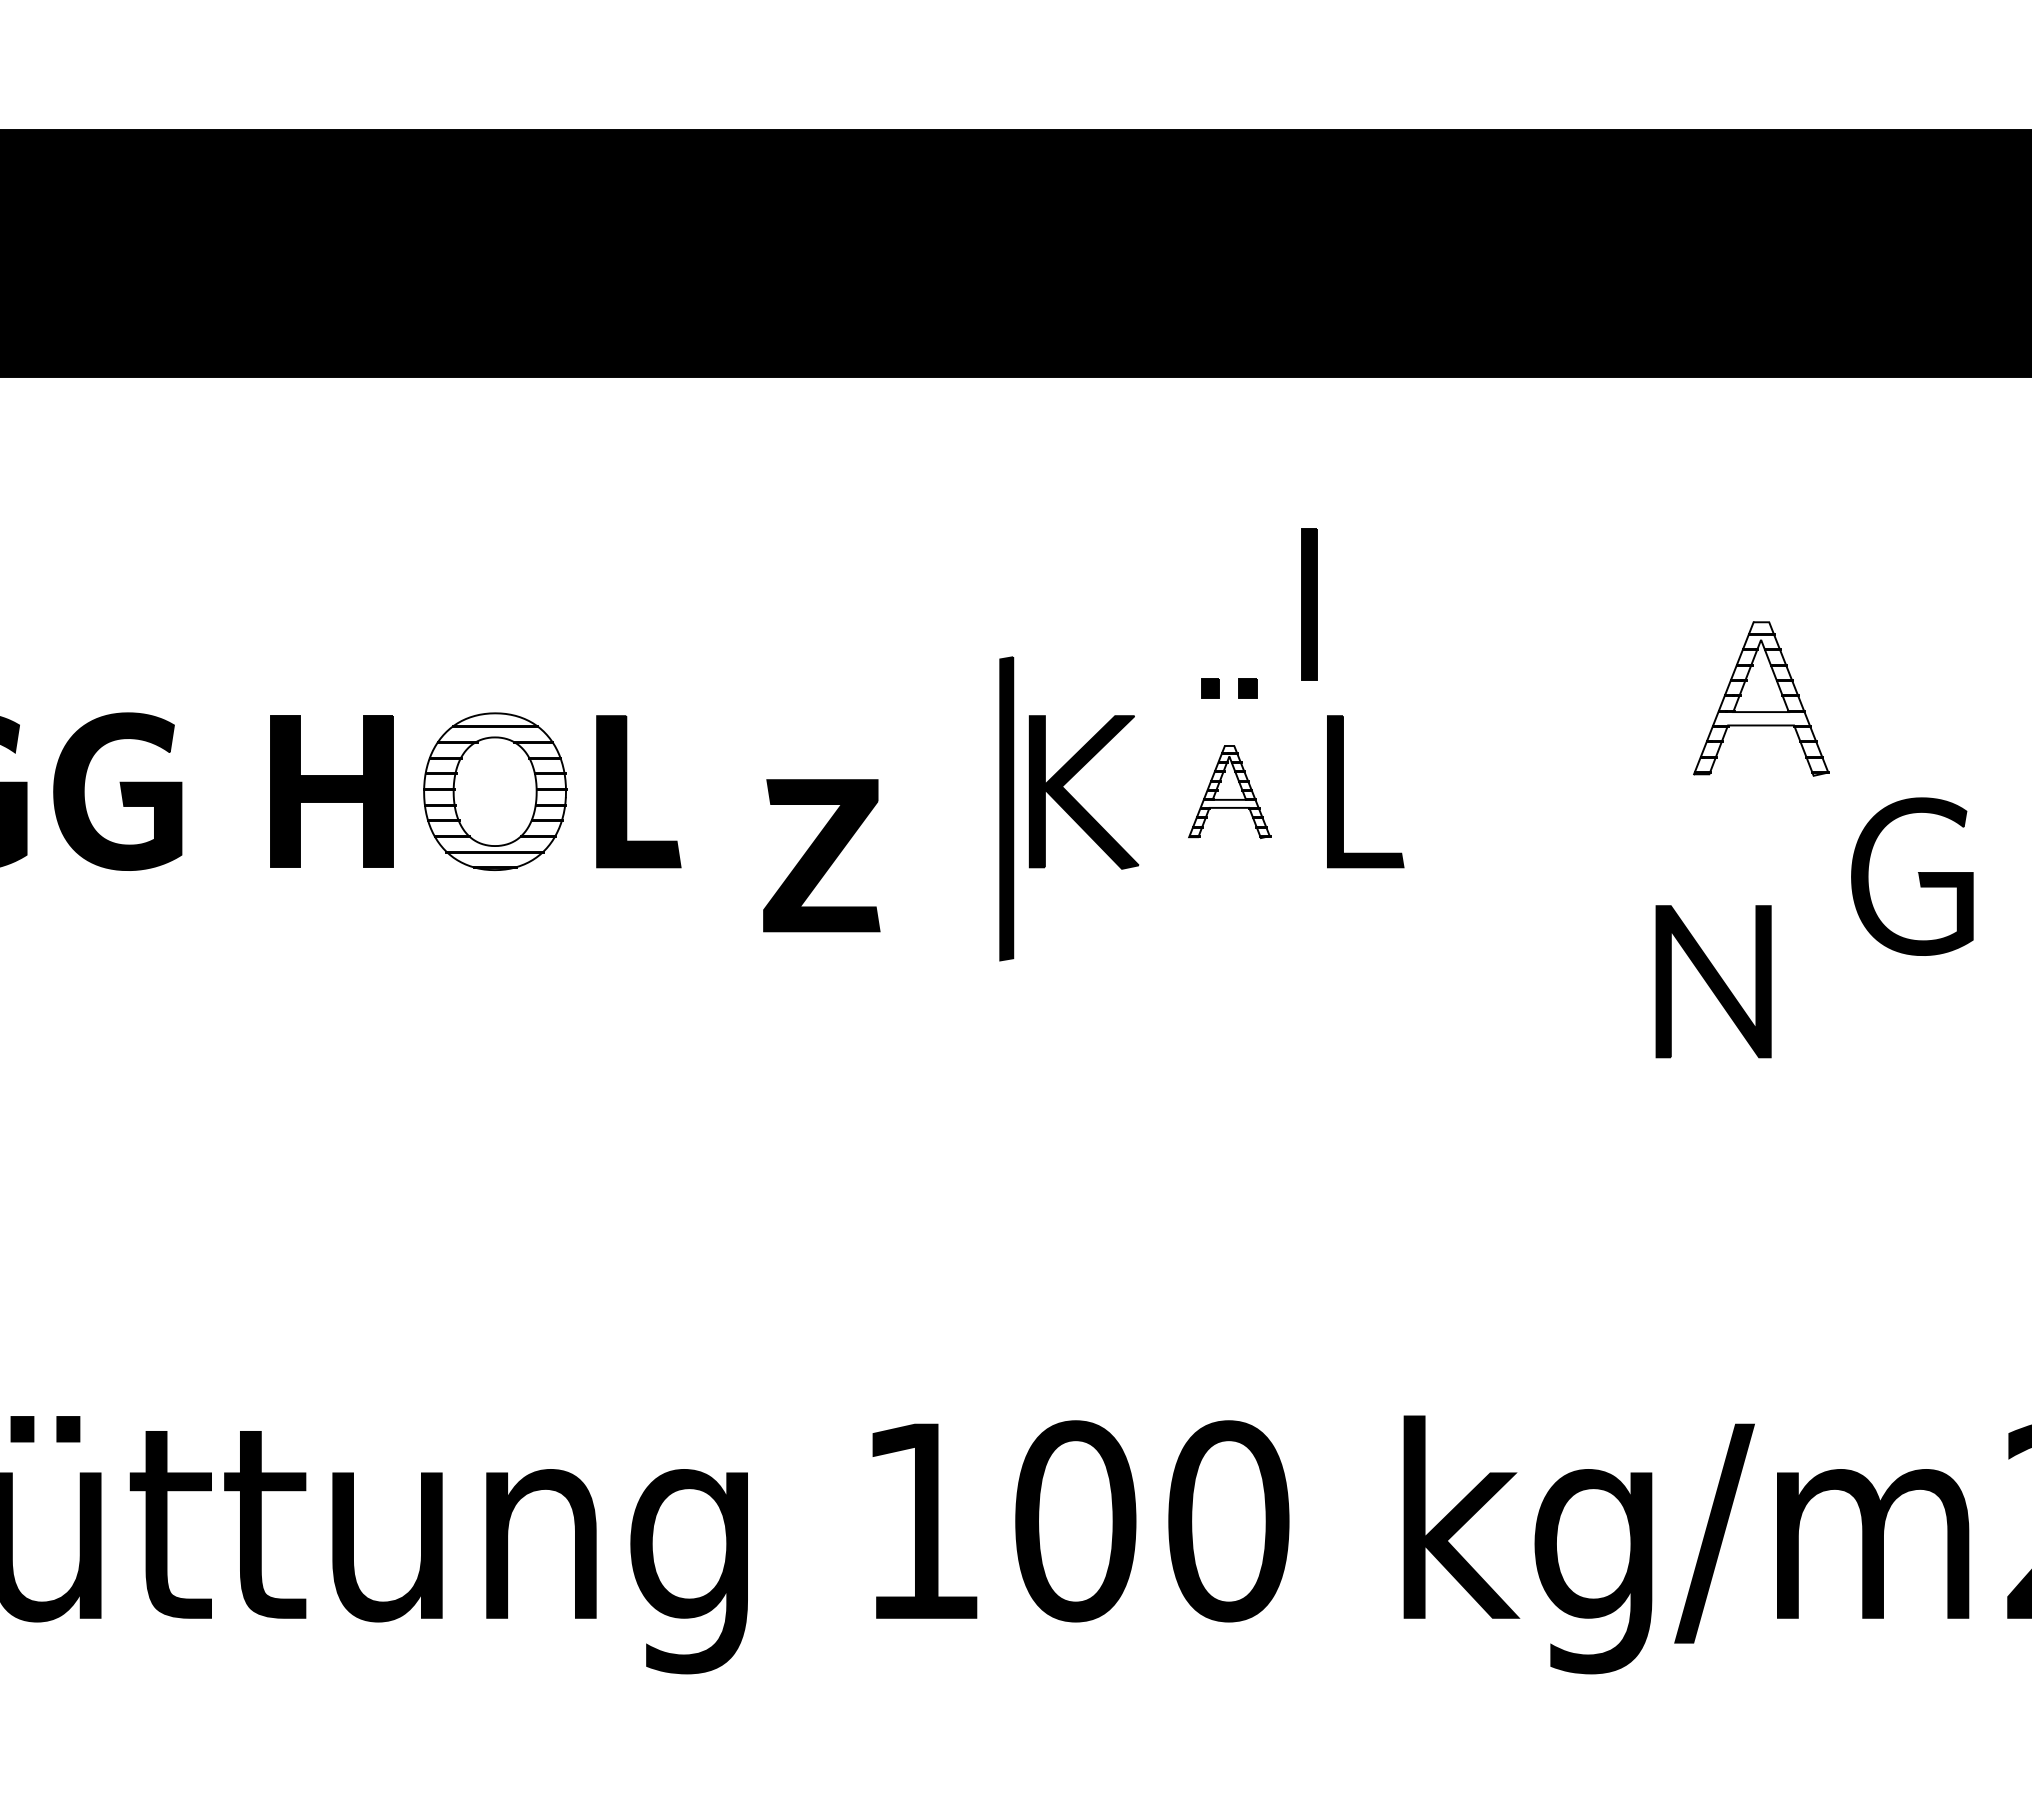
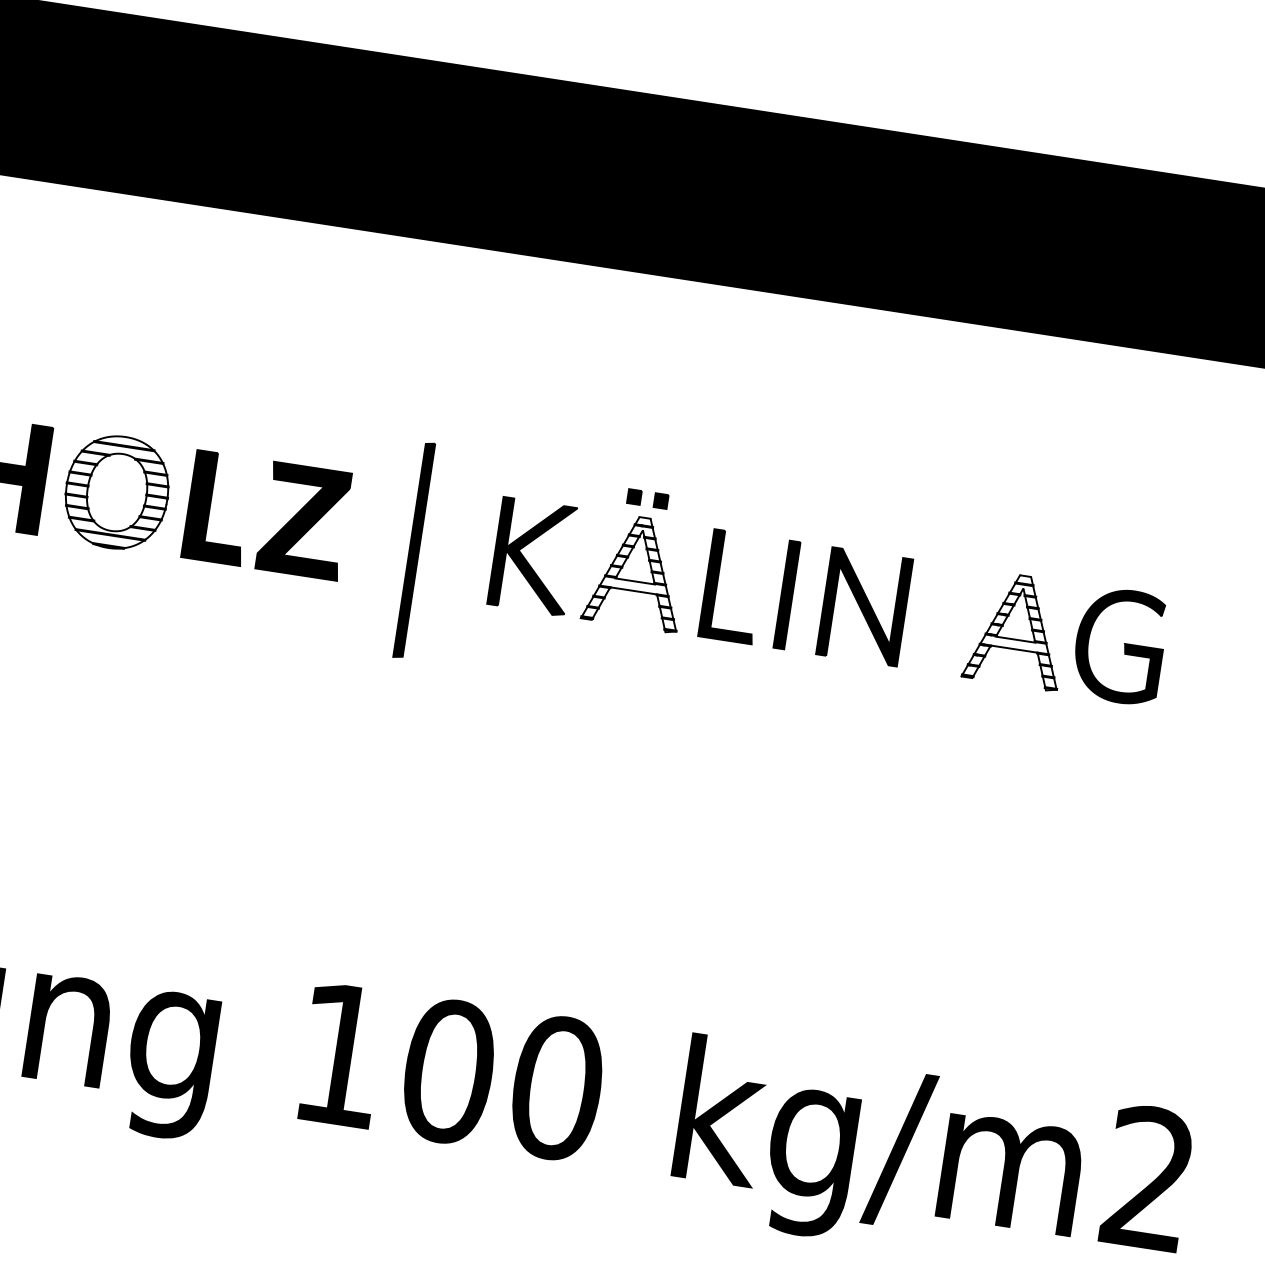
part: (1309, 604) -> (786, 594), moved
part: (1761, 698) -> (1017, 630), moved
part: (1229, 791) -> (636, 571), size x1.67
part: (1006, 808) -> (414, 550), moved
part: (821, 855) -> (304, 520), moved
part: (1912, 876) -> (1119, 645), moved
part: (1713, 981) -> (864, 606), moved

